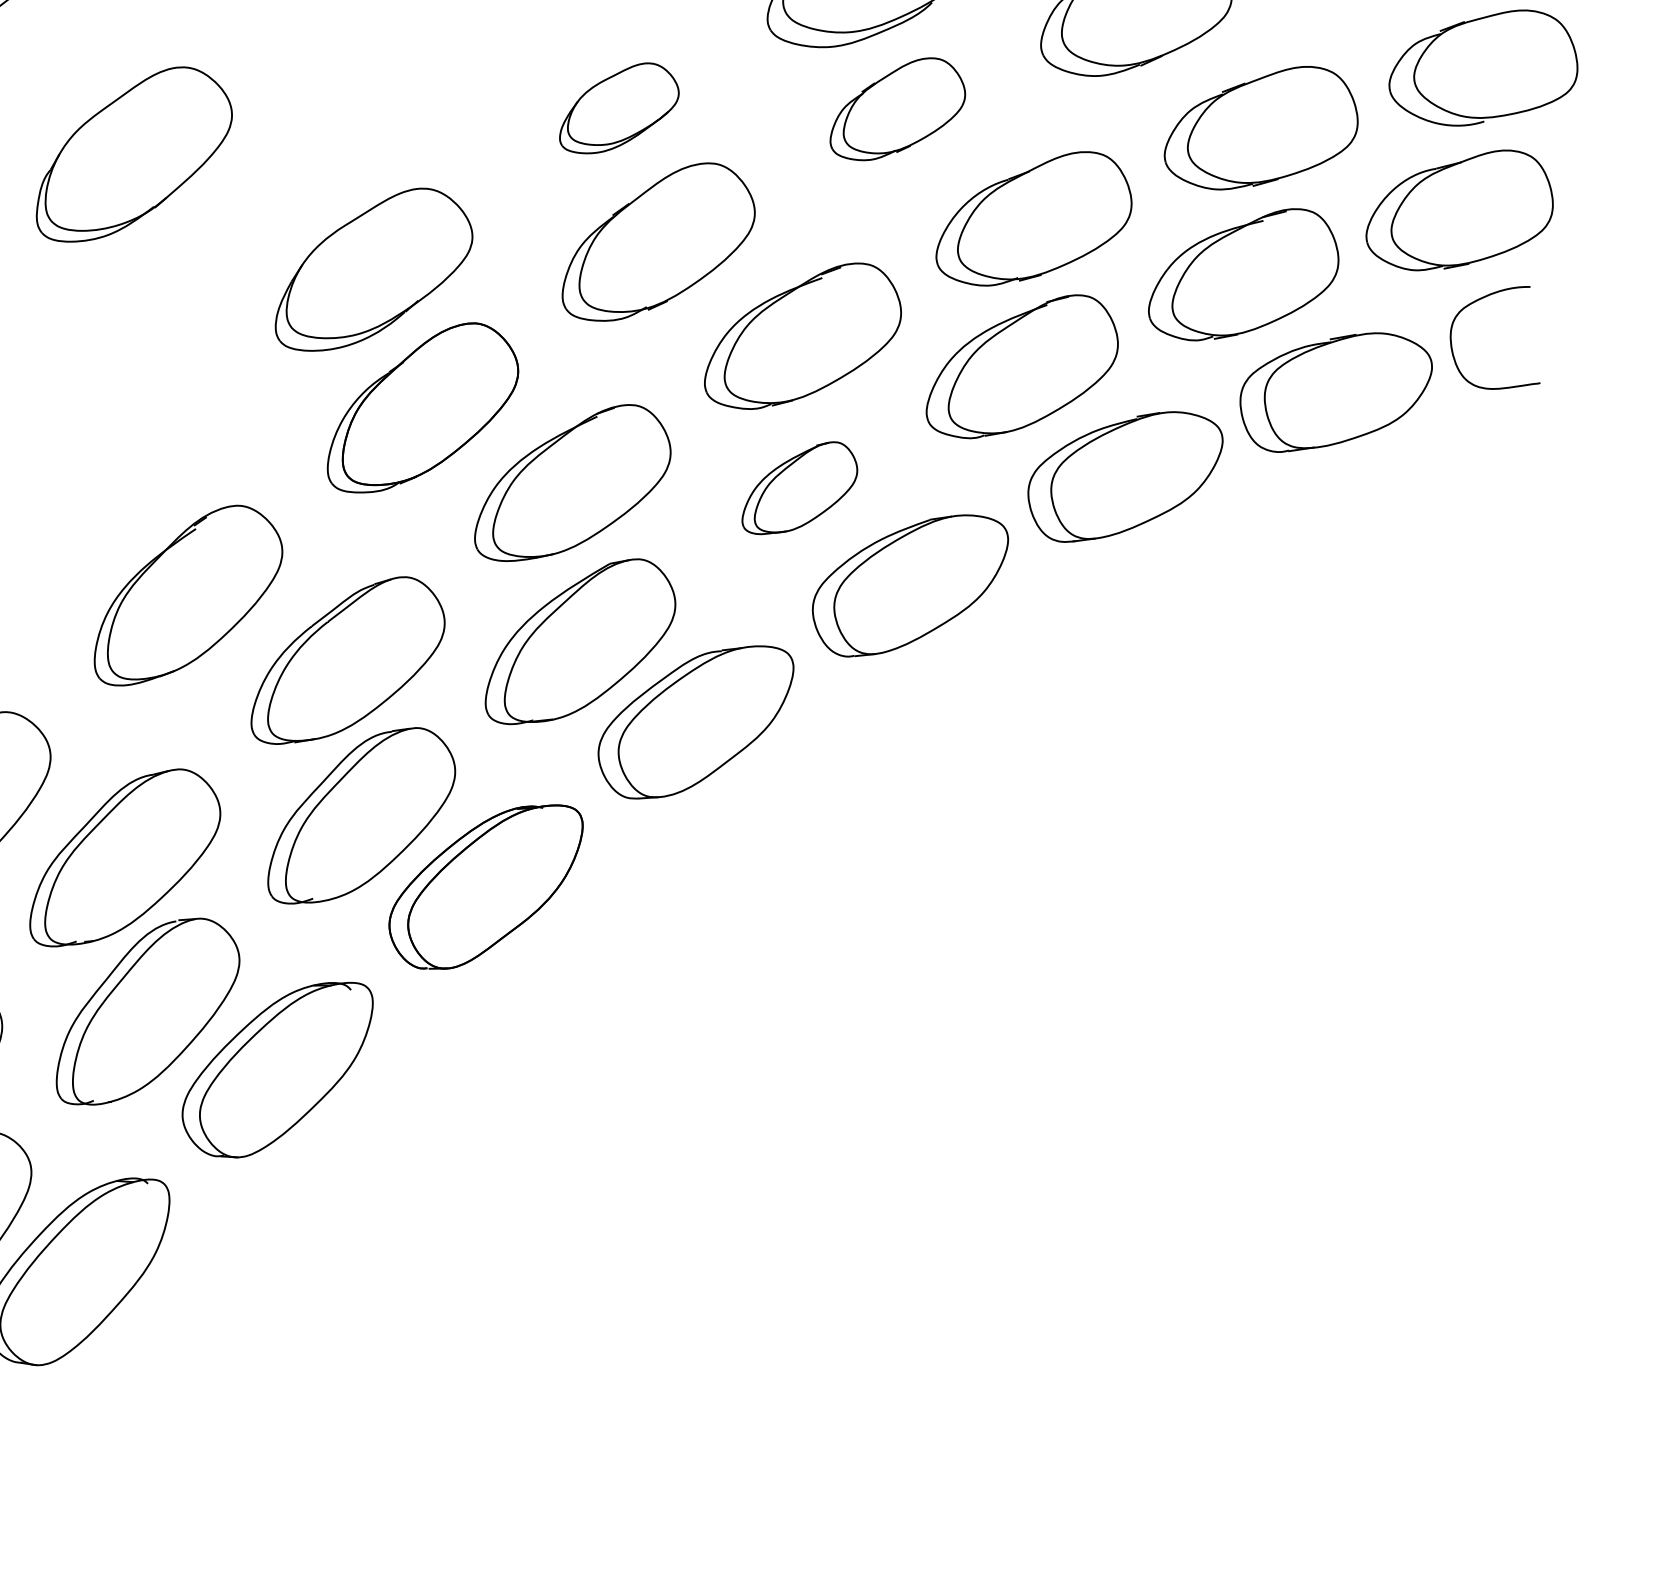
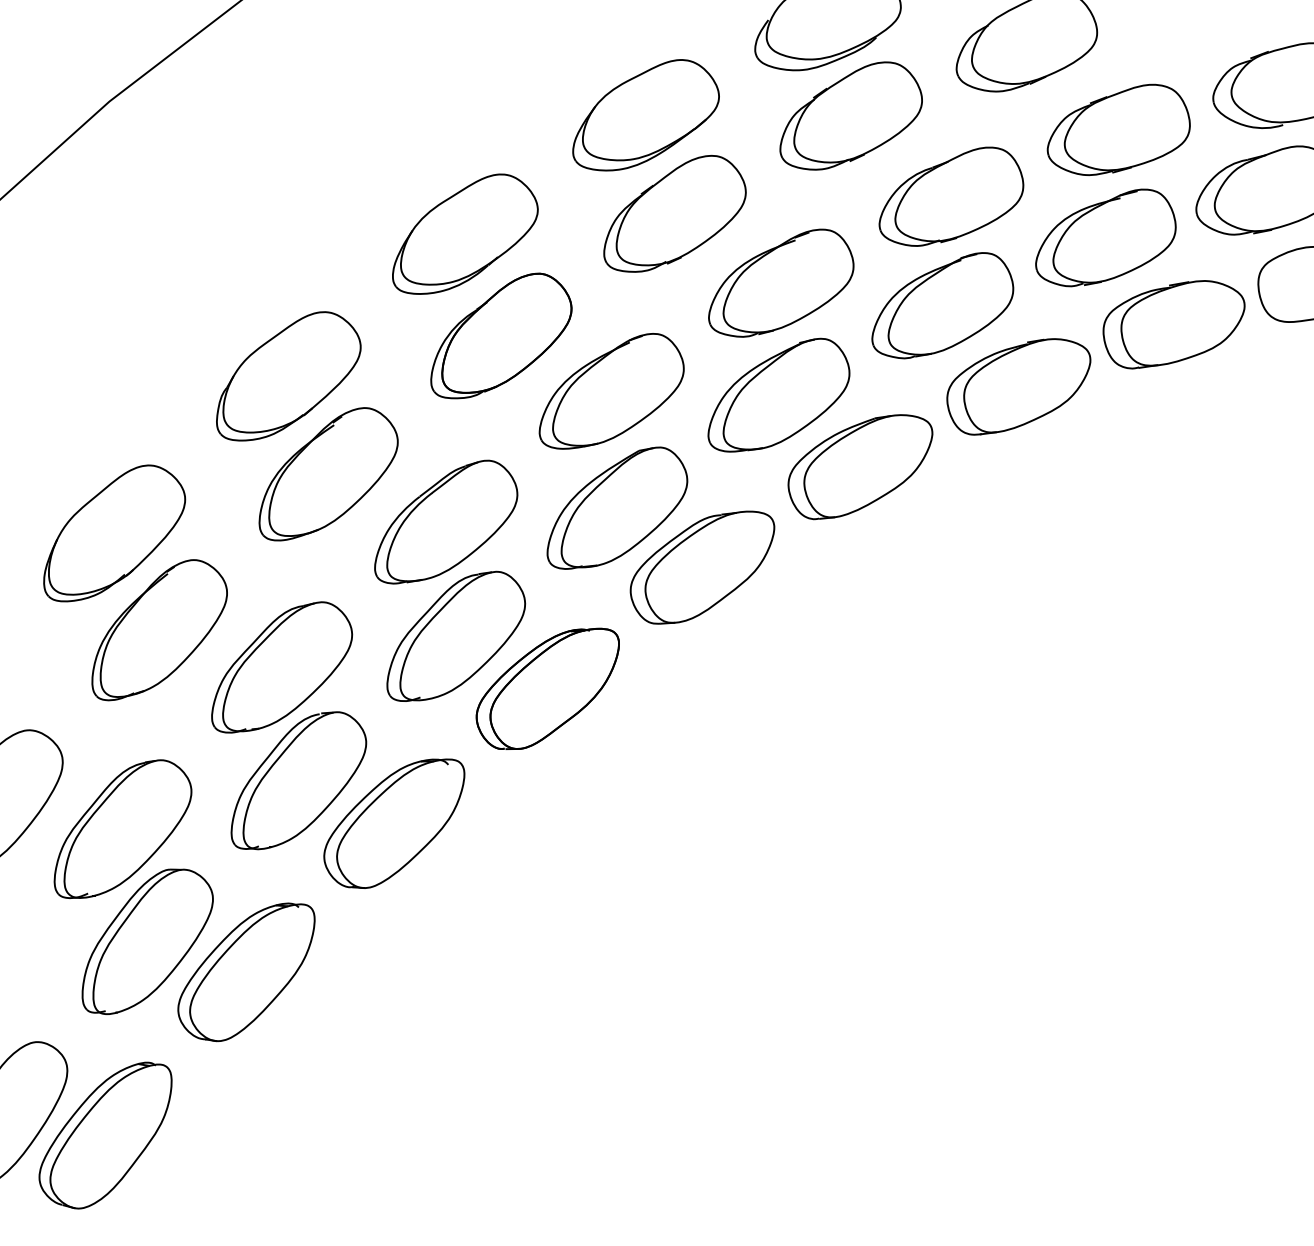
part: (618, 108) -> (645, 115), size x1.67
part: (896, 108) -> (850, 115), size x1.43
part: (133, 154) -> (288, 376), moved
part: (799, 487) -> (778, 394), size x1.67

